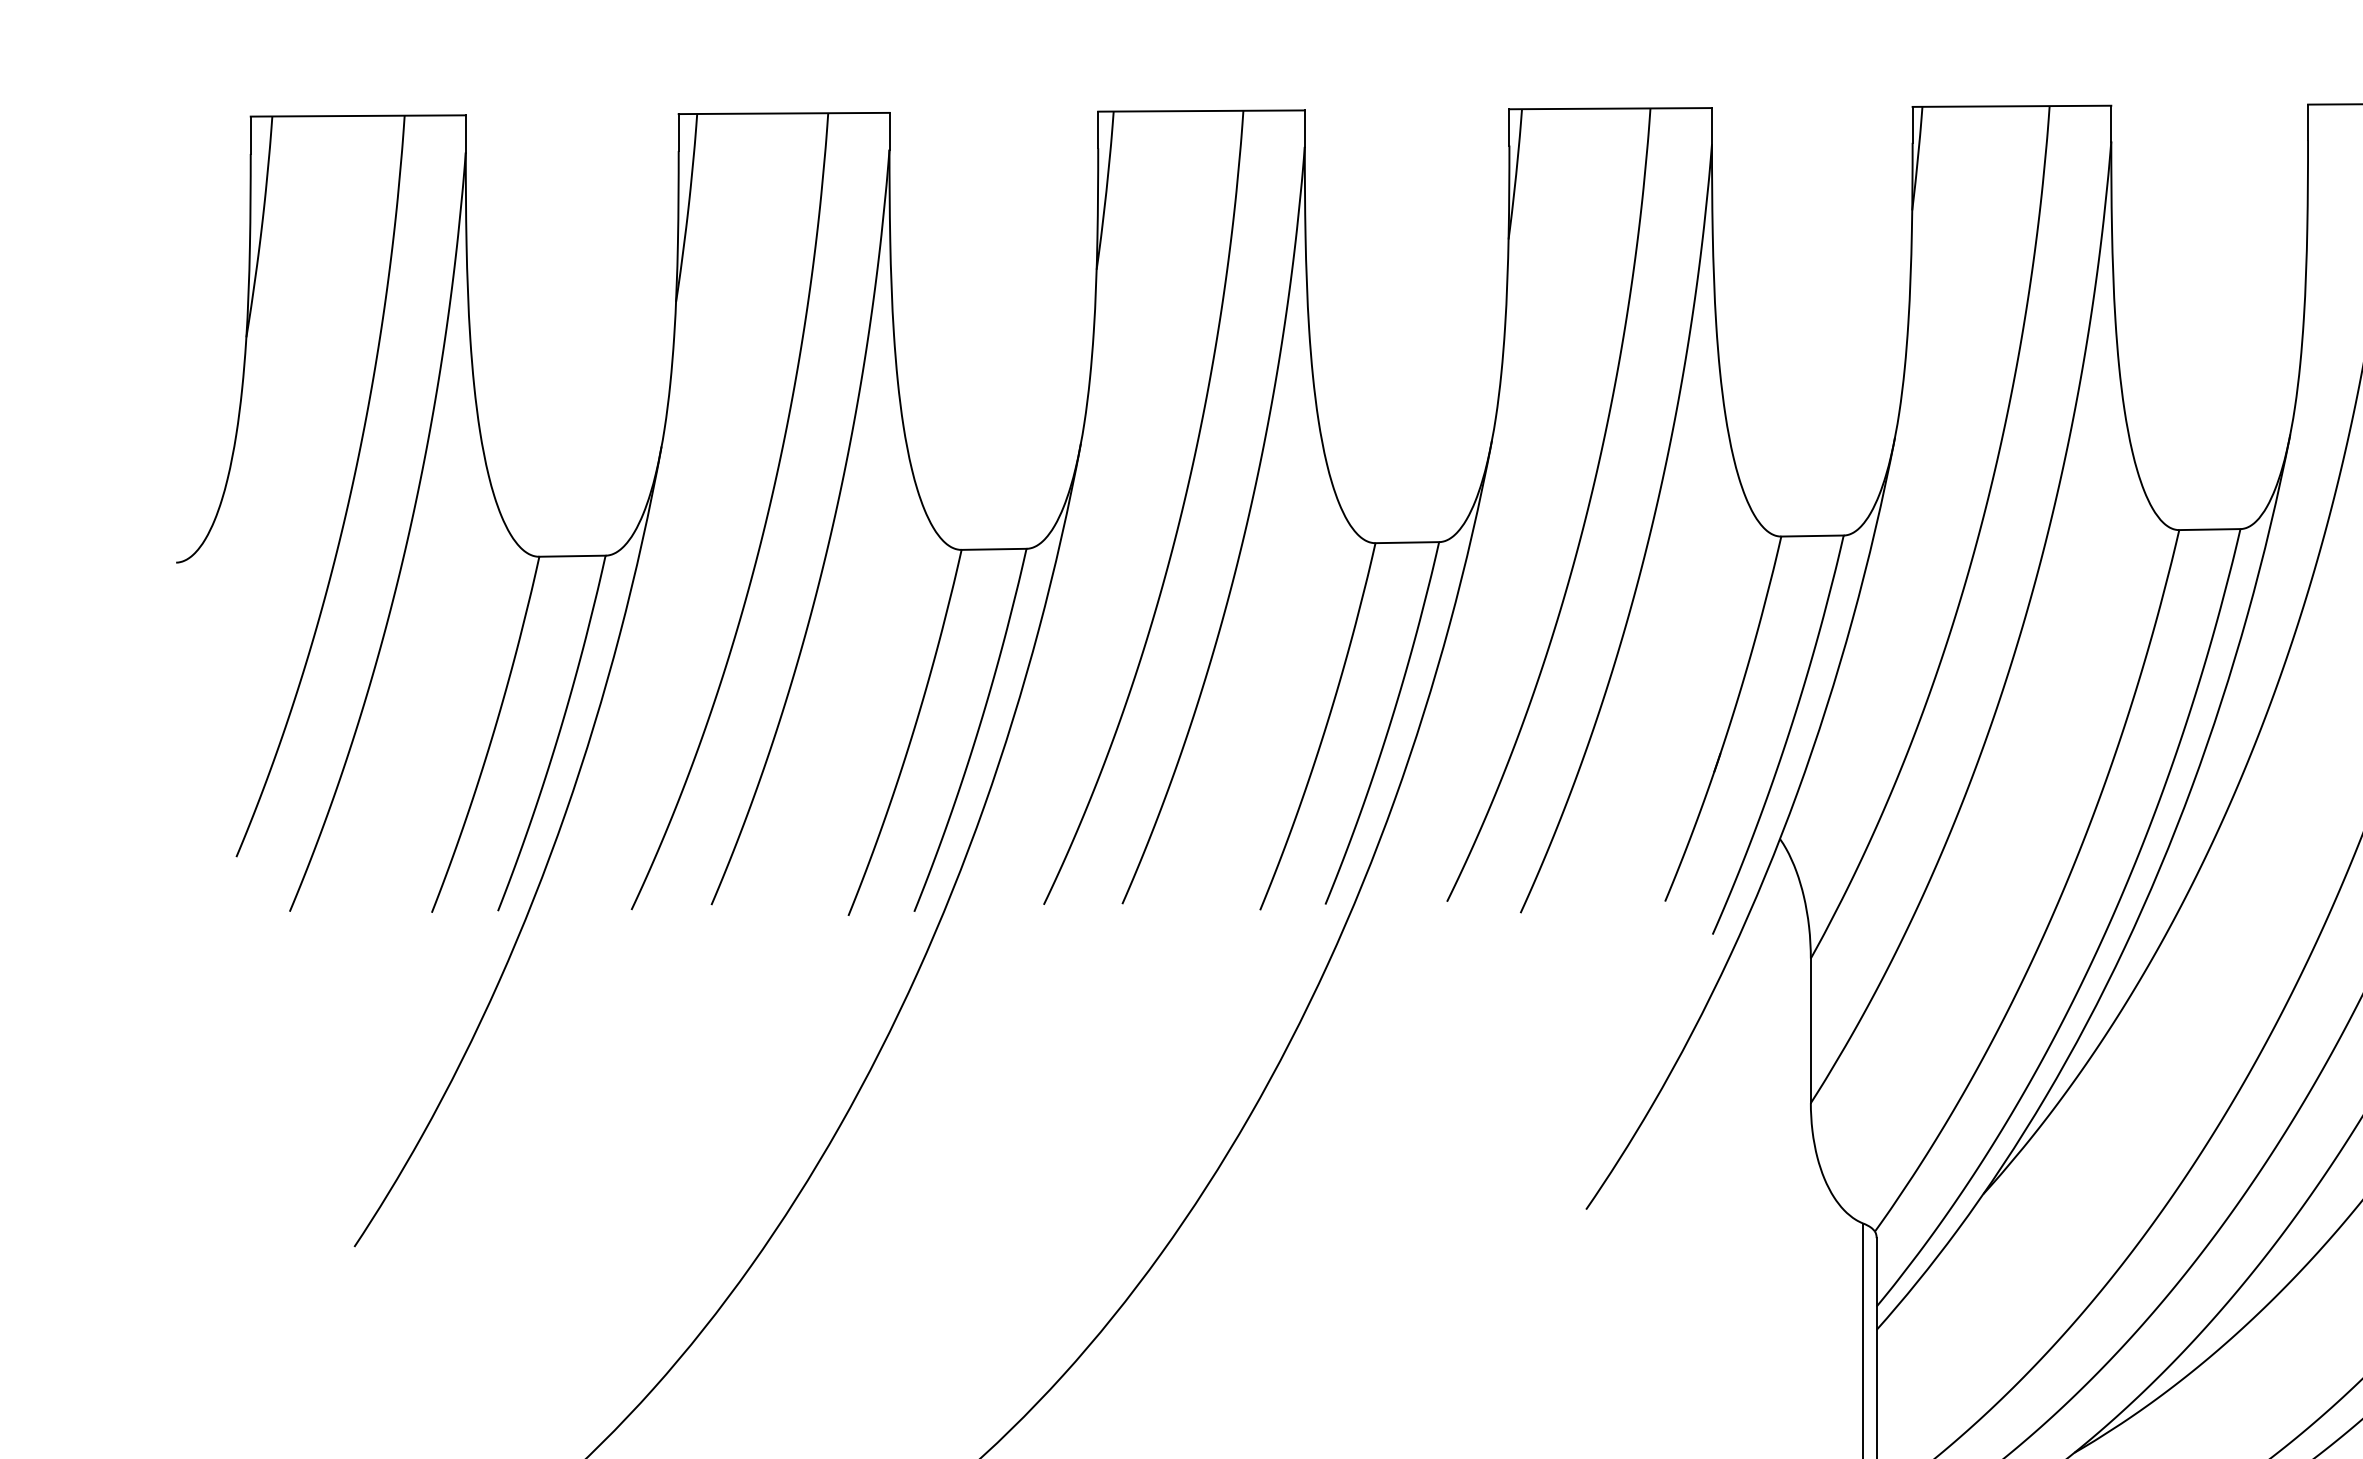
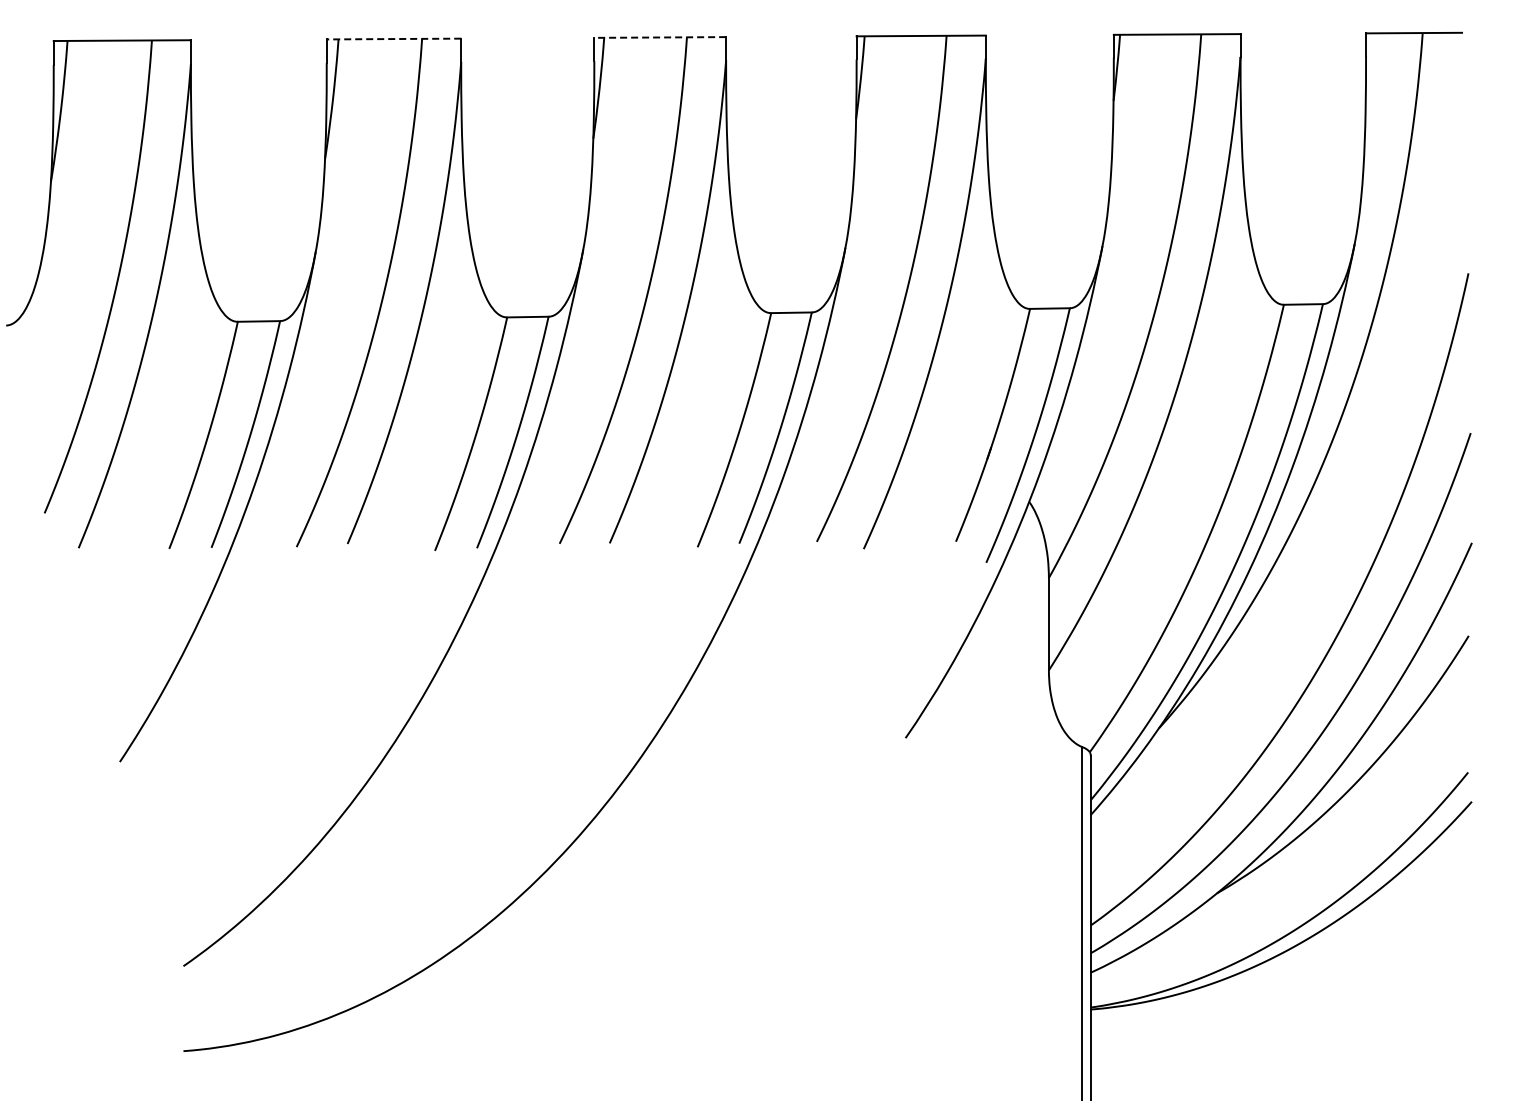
line: (1201, 111) -> (660, 37), solid -> dashed
line: (783, 114) -> (393, 39), solid -> dashed

